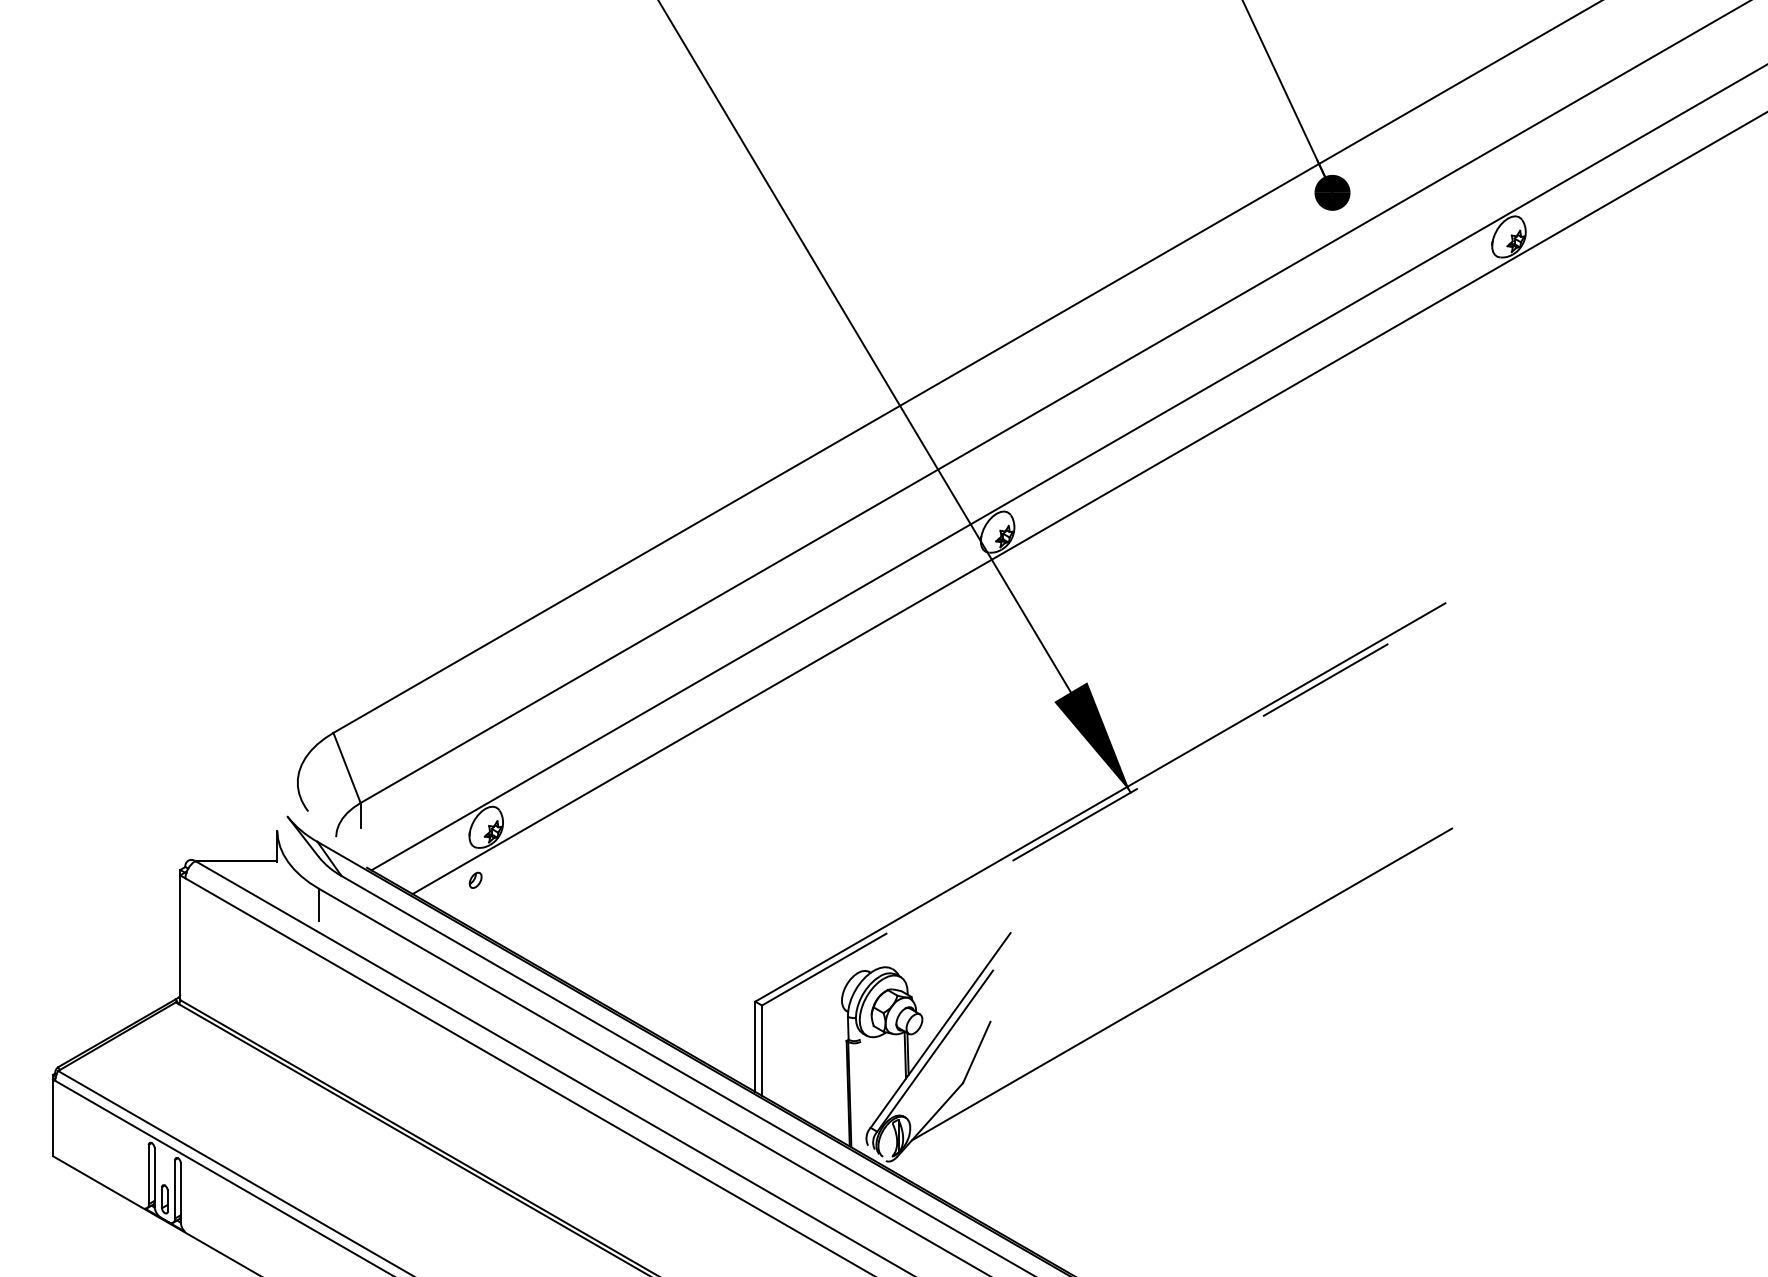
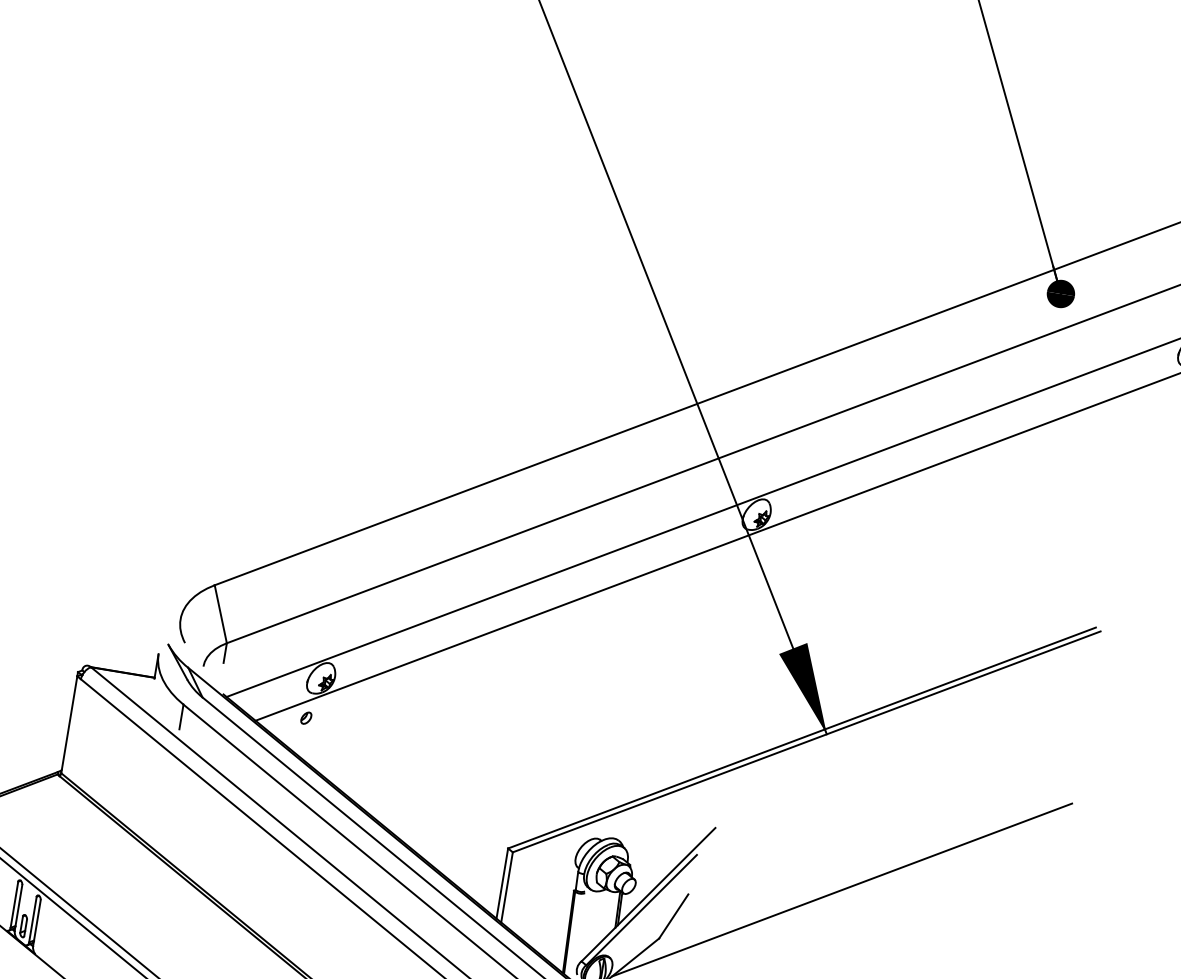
line: (1107, 806) -> (807, 742), dashed -> solid

